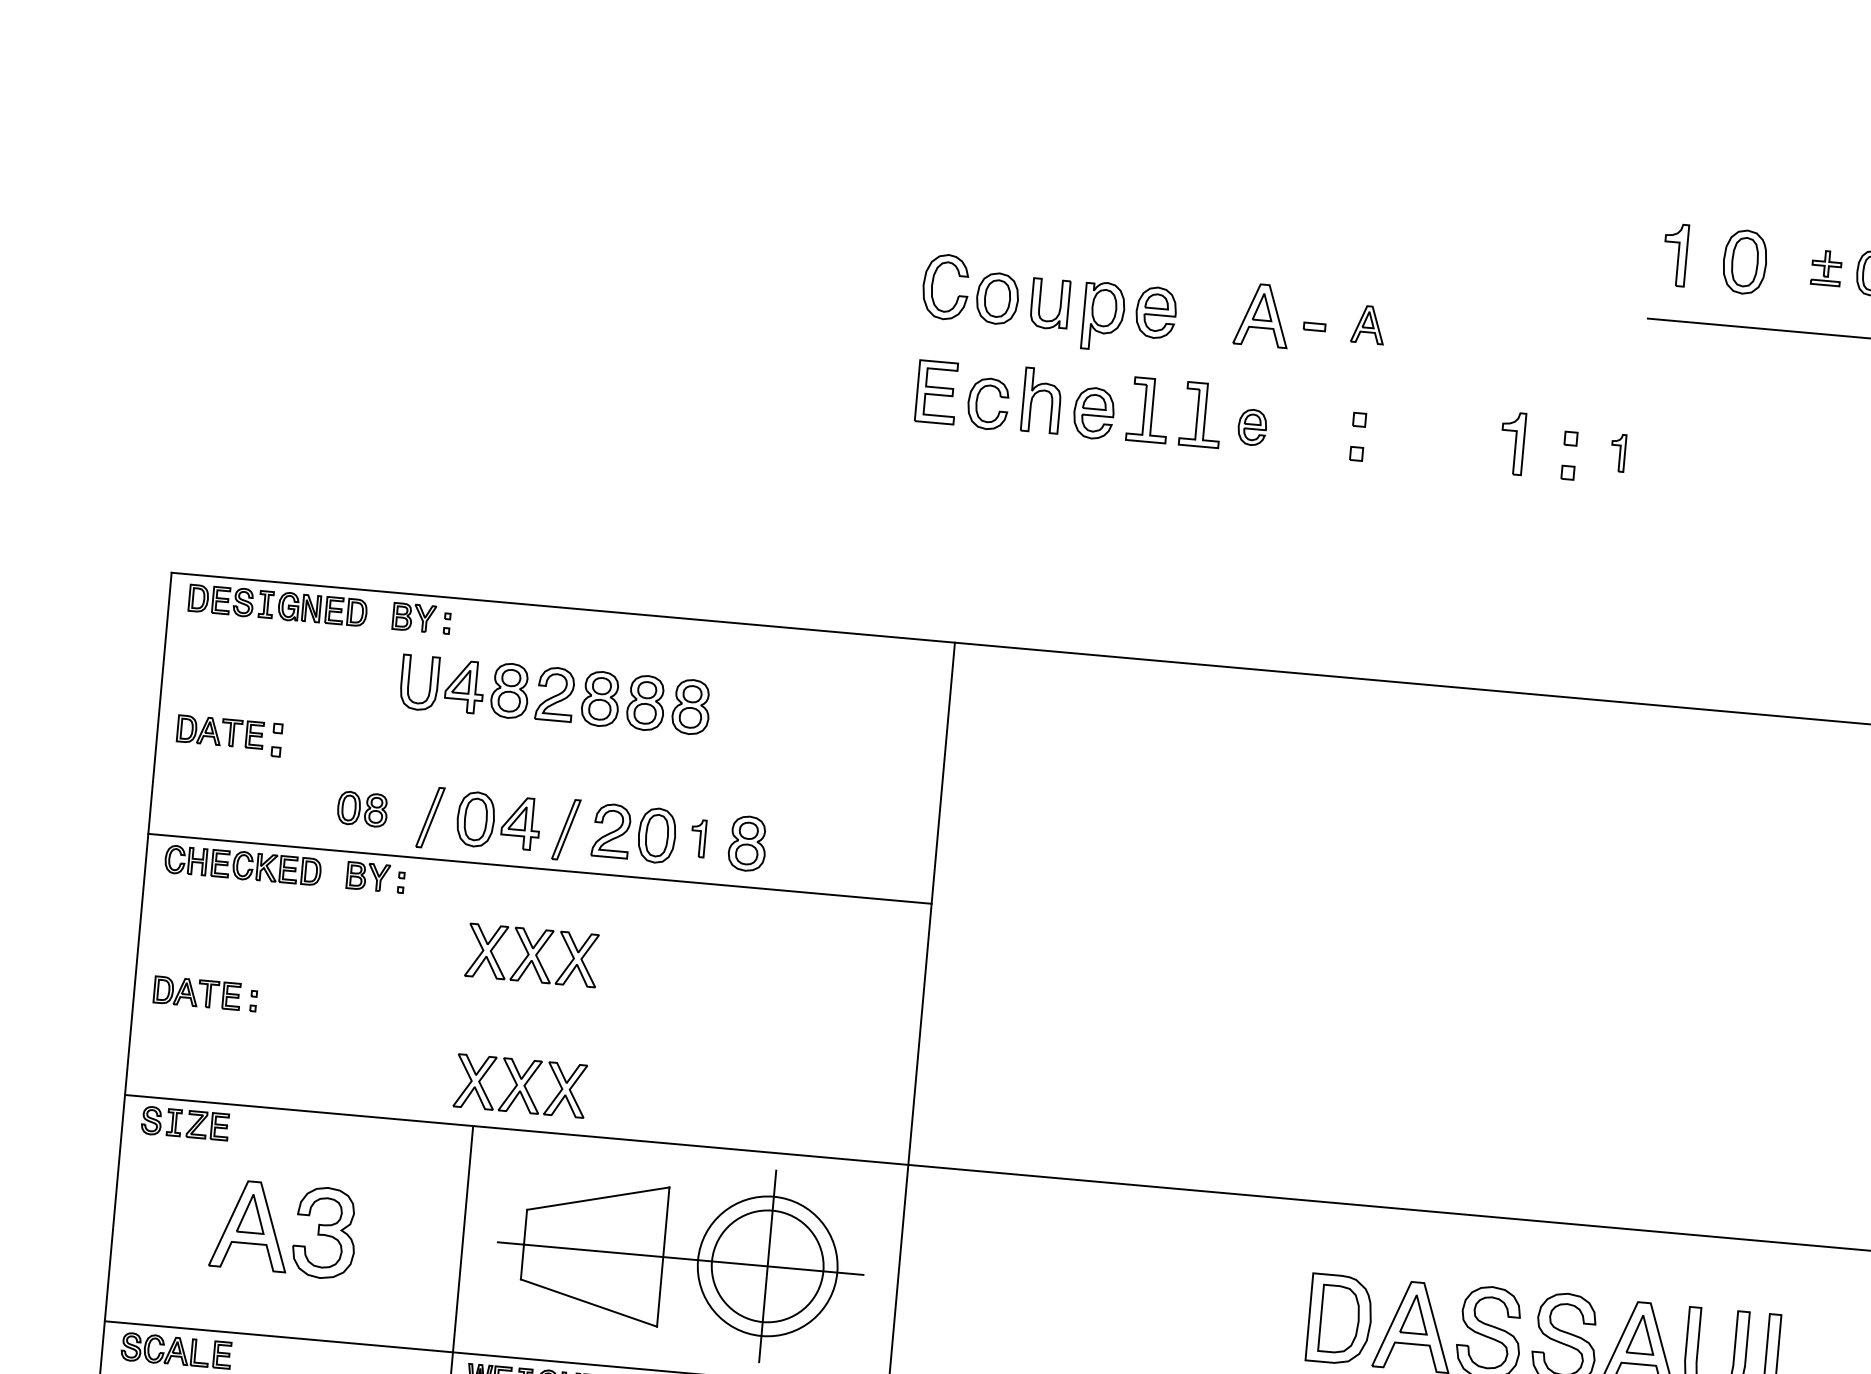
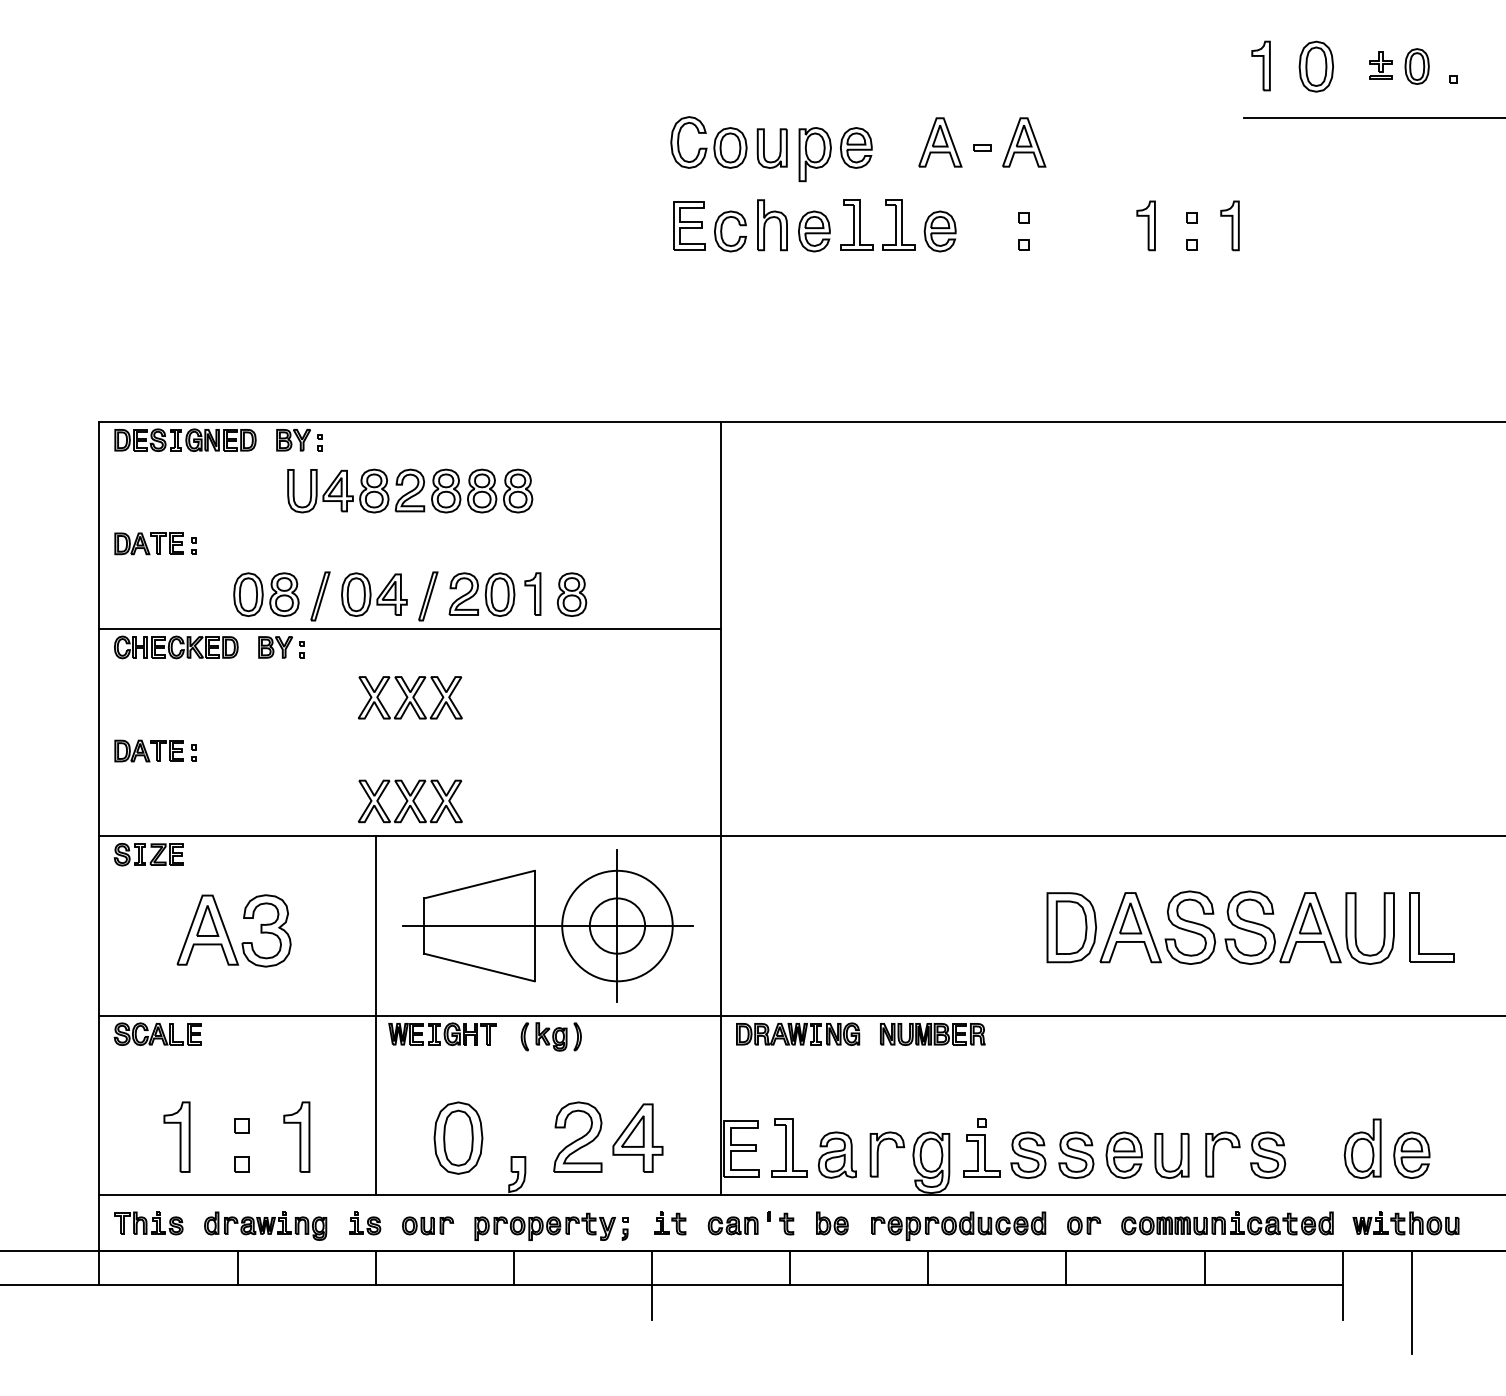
part: (1368, 324) -> (1024, 142), size x1.67
part: (1251, 427) -> (939, 231), size x1.43
part: (1617, 452) -> (1229, 225), size x1.67
part: (276, 739) -> (193, 545), size x0.62
part: (362, 809) -> (266, 594), size x1.67
part: (698, 837) -> (532, 593), size x1.43
circle: (767, 1265) -> (617, 925), size x0.62

